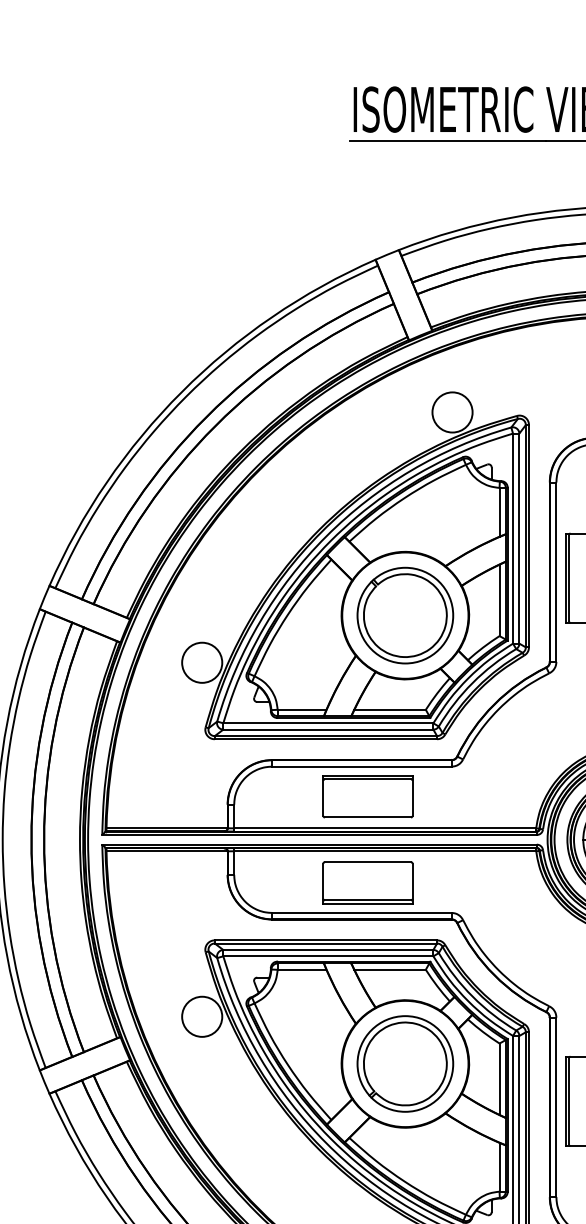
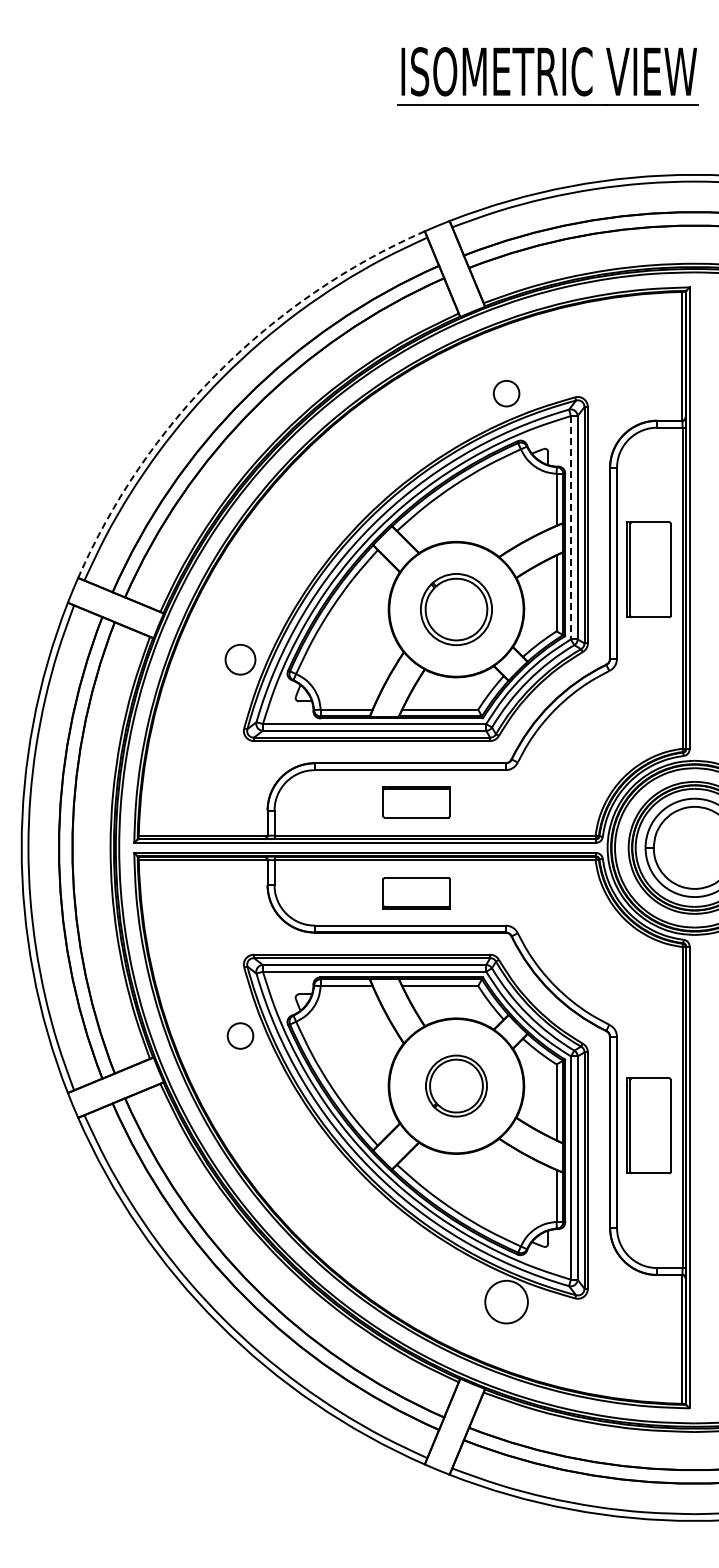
arc: (181, 391) -> (218, 371), solid -> dashed
circle: (452, 412) -> (506, 393), size x0.6
line: (512, 538) -> (570, 527), solid -> dashed
part: (405, 615) -> (456, 609), size x0.7
circle: (202, 662) -> (240, 659), size x0.7
part: (367, 796) -> (416, 801), size x0.7
part: (367, 882) -> (416, 893), size x0.7
circle: (202, 1016) -> (240, 1035), size x0.6
part: (405, 1063) -> (456, 1085), size x0.6

